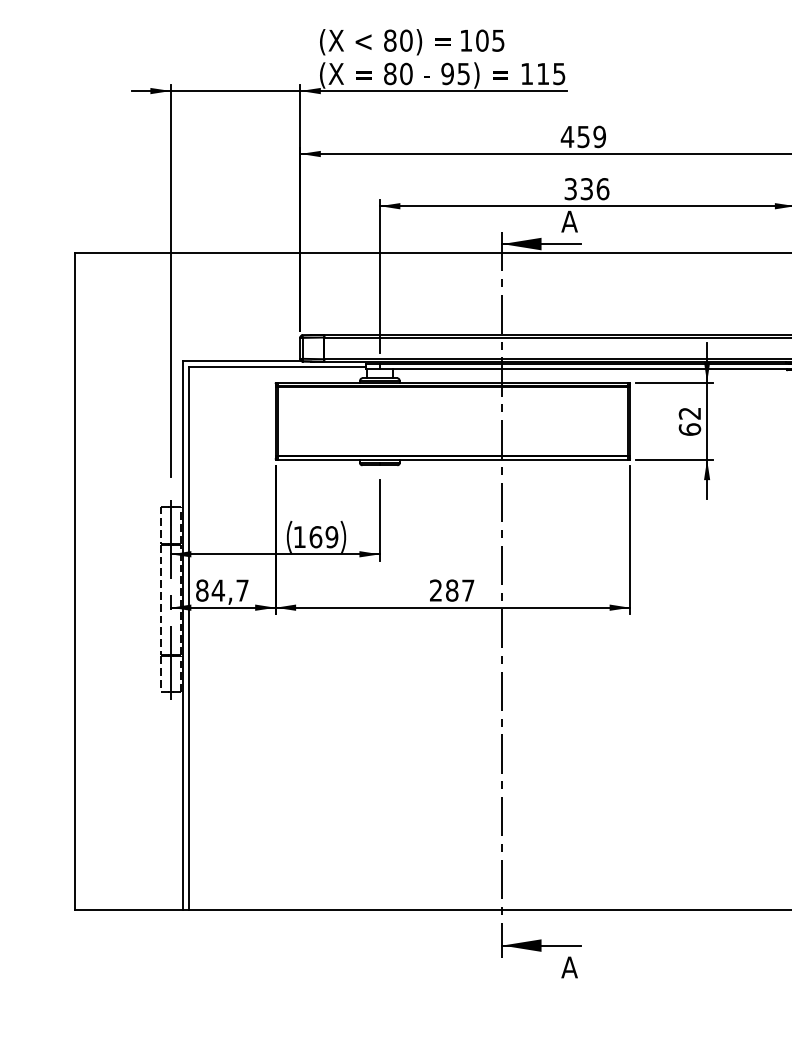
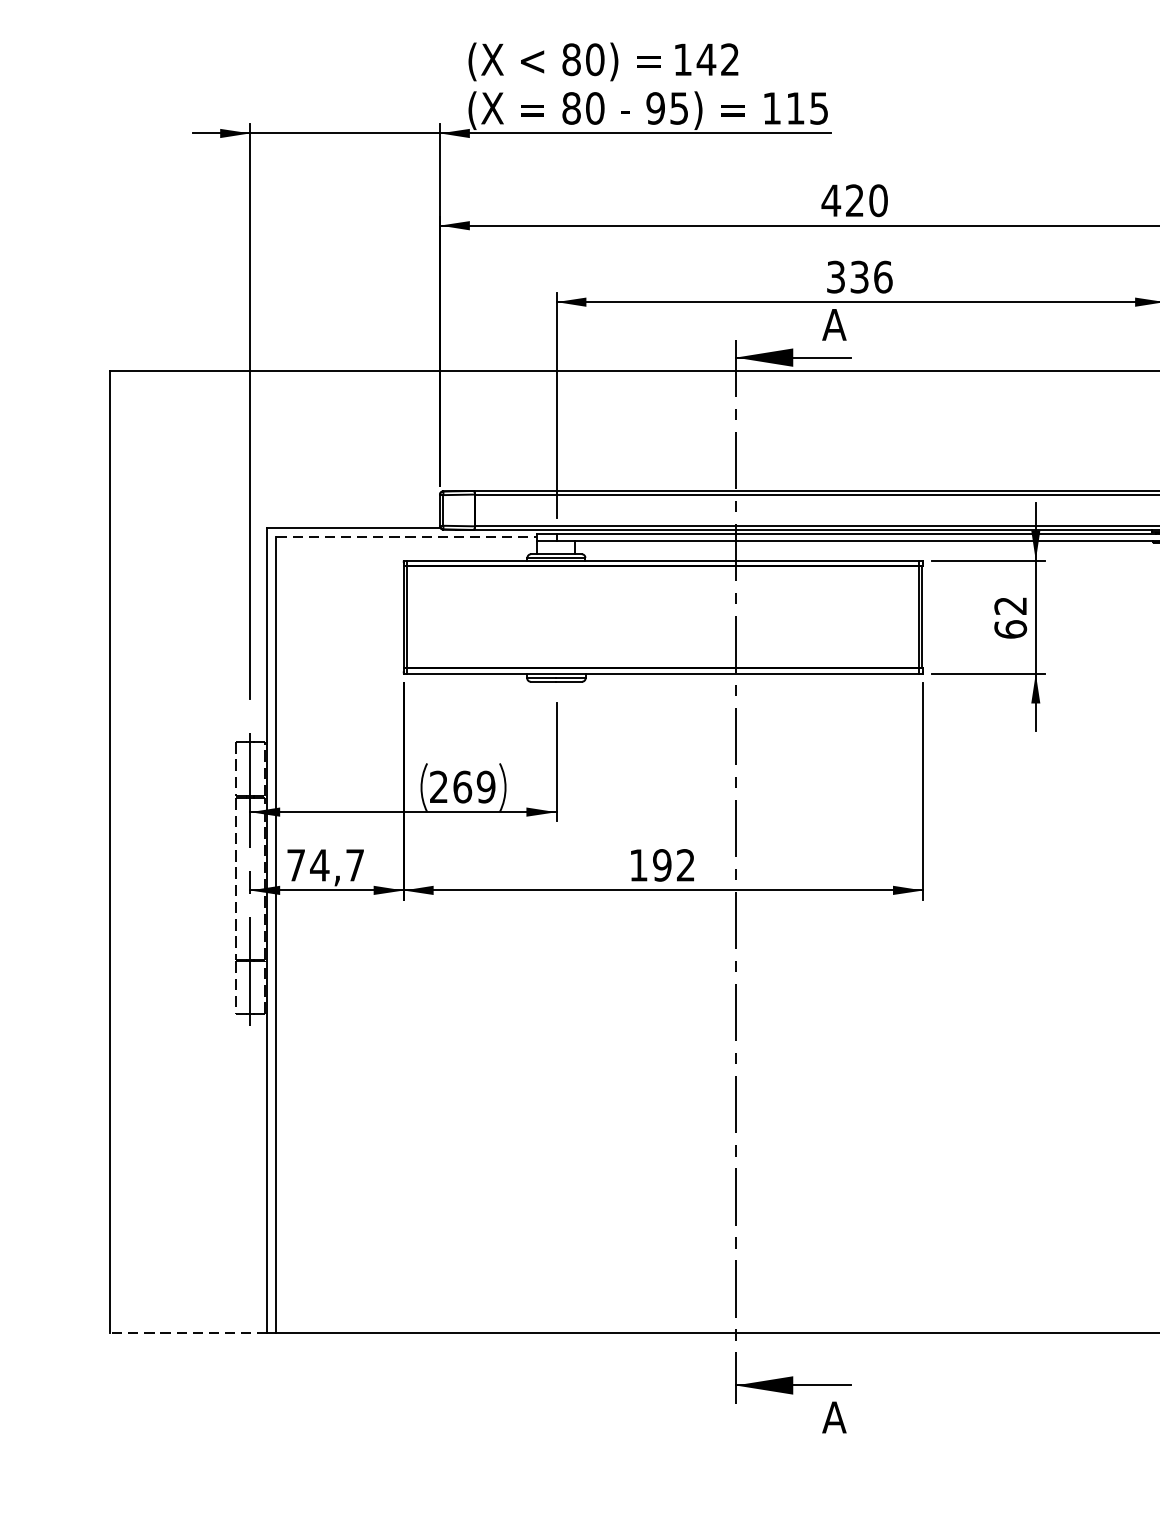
text: (489, 40) -> (716, 59), 105 -> 142
text: (591, 136) -> (866, 200), 459 -> 420
line: (277, 366) -> (406, 537), solid -> dashed
text: (299, 536) -> (438, 786), 169 -> 269
text: (202, 590) -> (296, 865), 84,7 -> 74,7
text: (452, 590) -> (662, 865), 287 -> 192
line: (128, 909) -> (188, 1332), solid -> dashed

